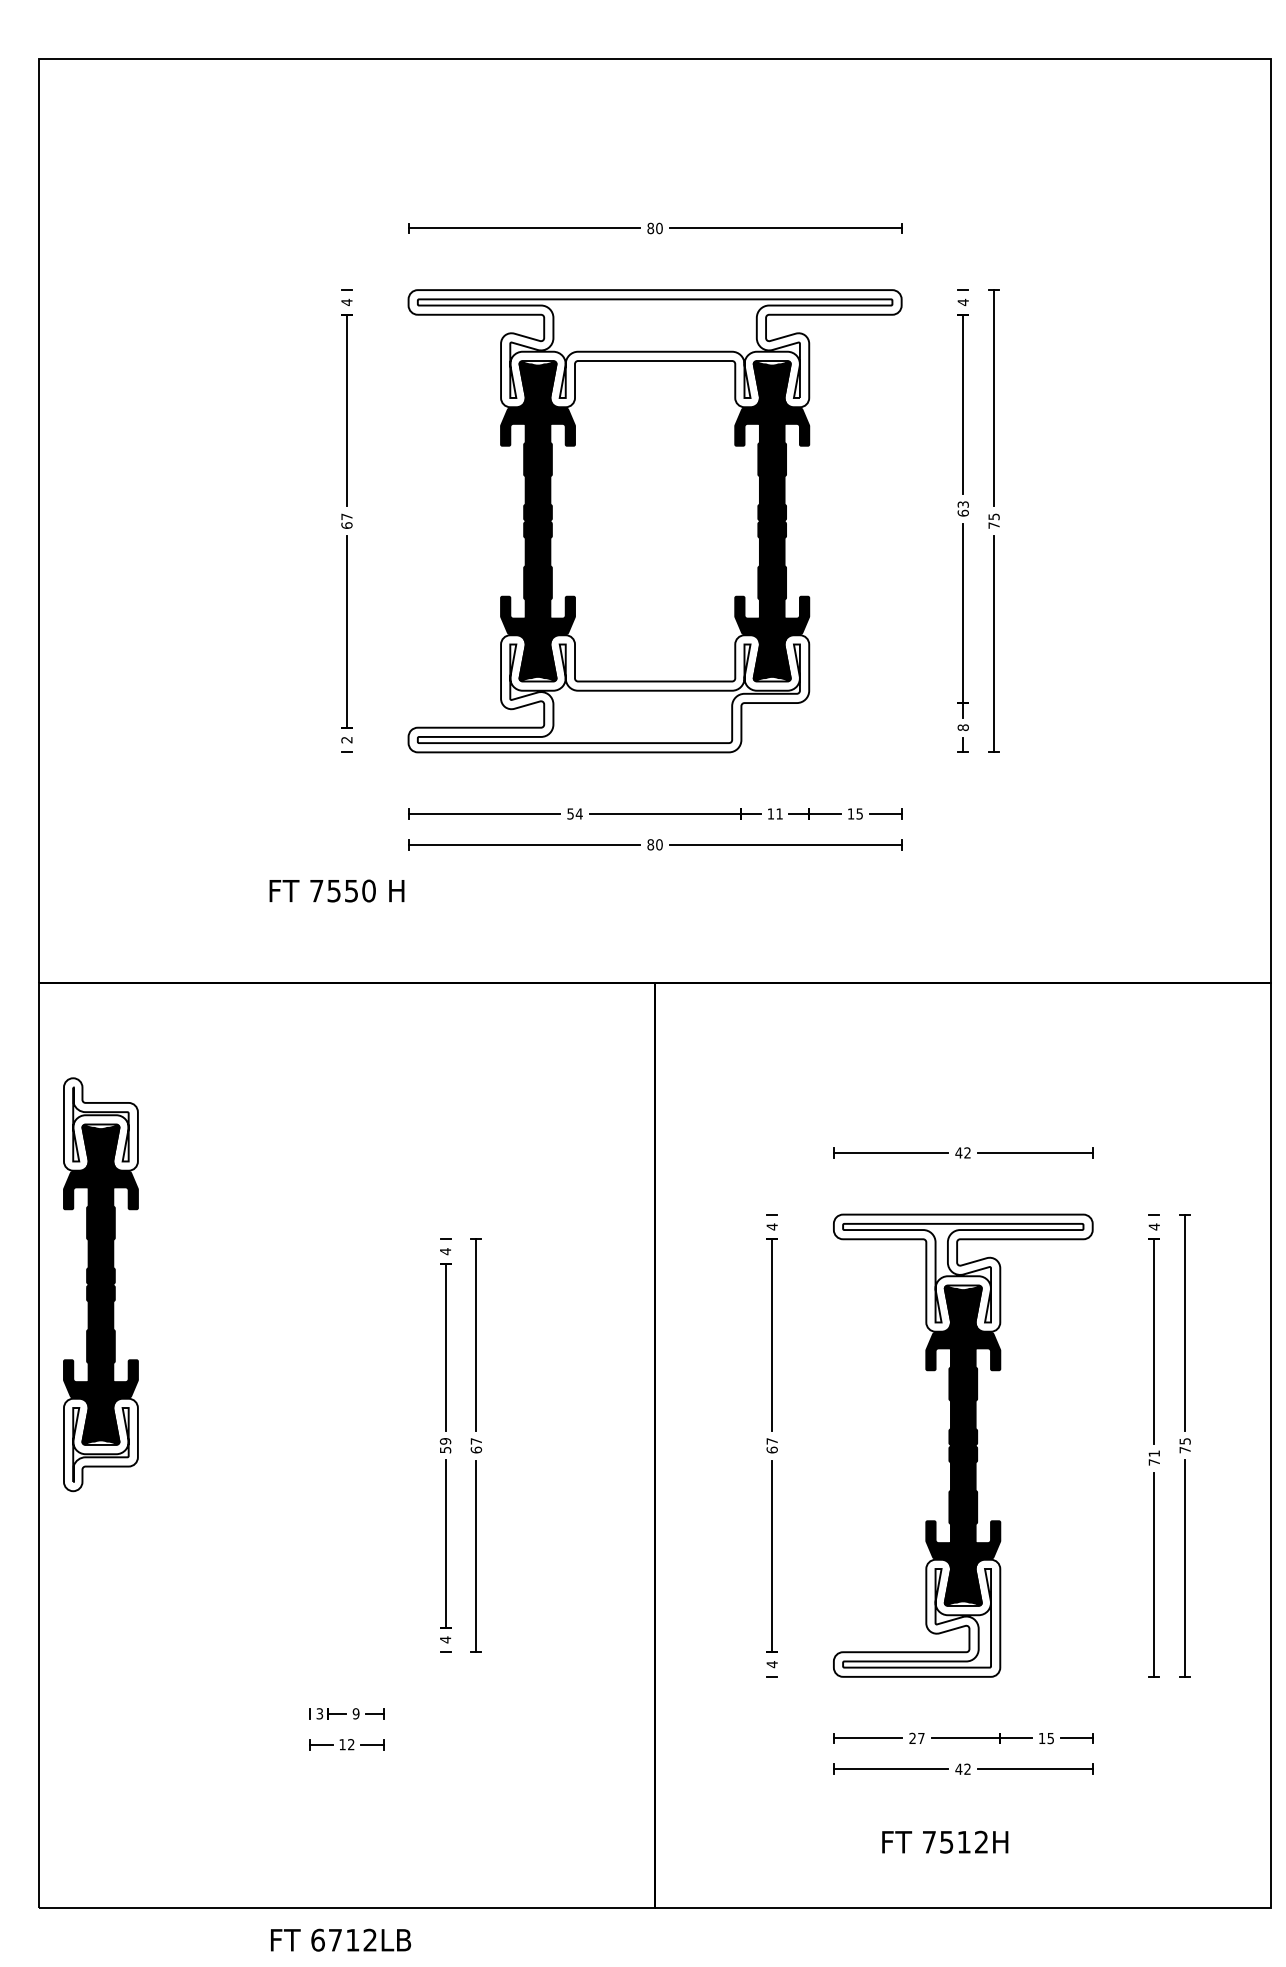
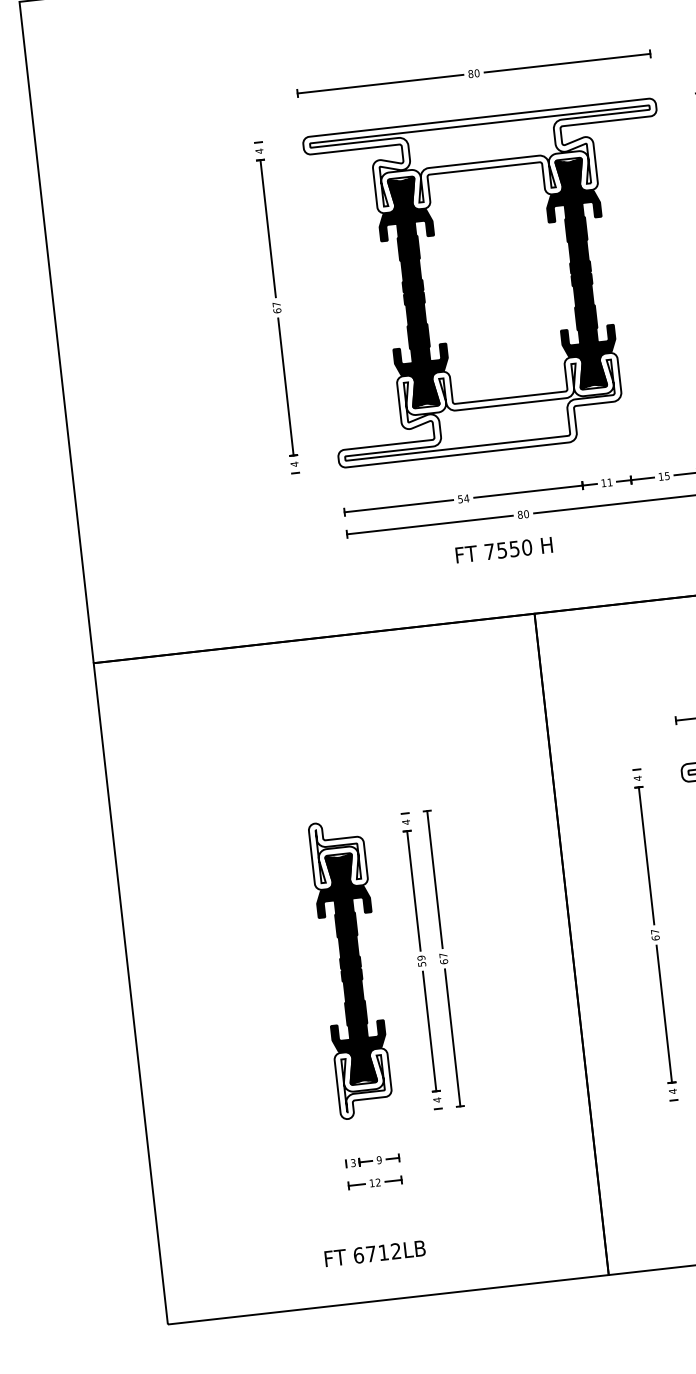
text: (346, 739) -> (294, 463), 2 -> 4
text: (336, 890) -> (503, 549), moved
part: (100, 1284) -> (350, 968), moved
text: (341, 1939) -> (375, 1253), moved

